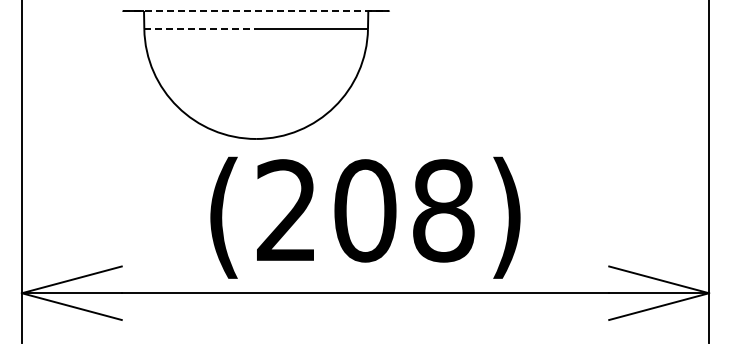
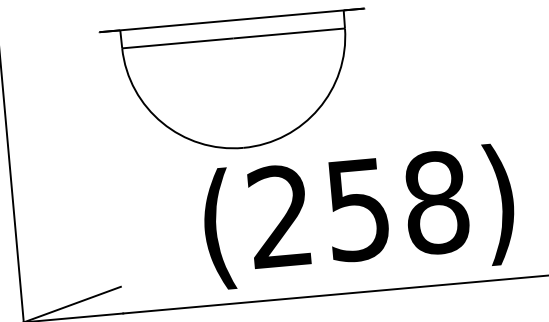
line: (256, 10) -> (232, 19), dashed -> solid
line: (200, 29) -> (178, 43), dashed -> solid
text: (365, 210) -> (358, 209), (208) -> (258)

